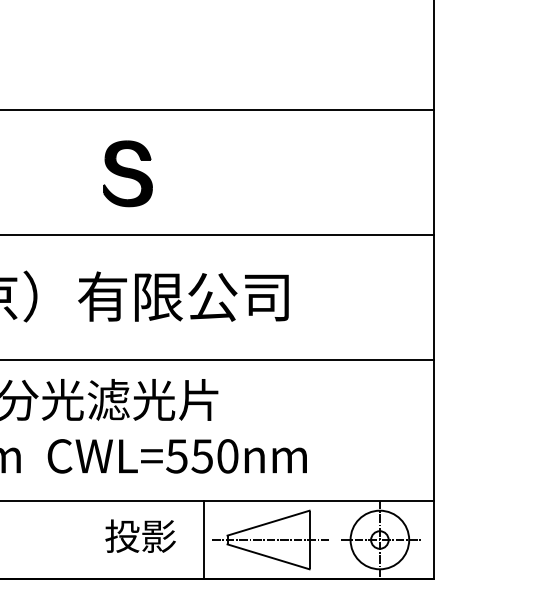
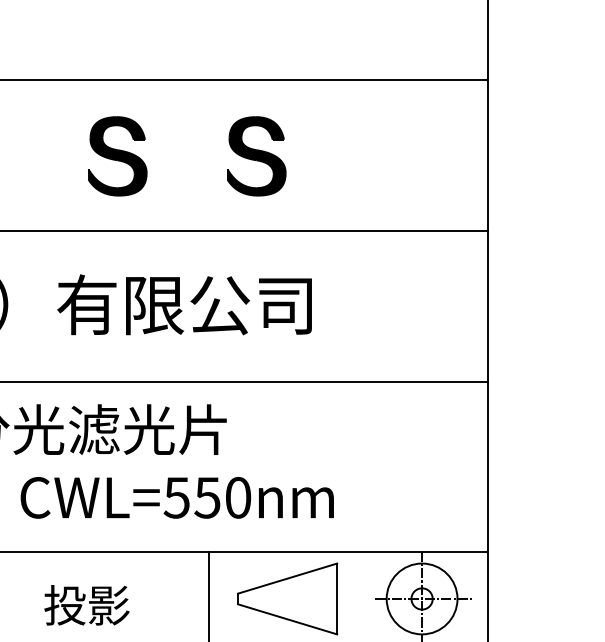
part: (242, 173) -> (256, 155), added
text: (140, 535) -> (86, 604), moved
line: (270, 540) -> (289, 599), removed

